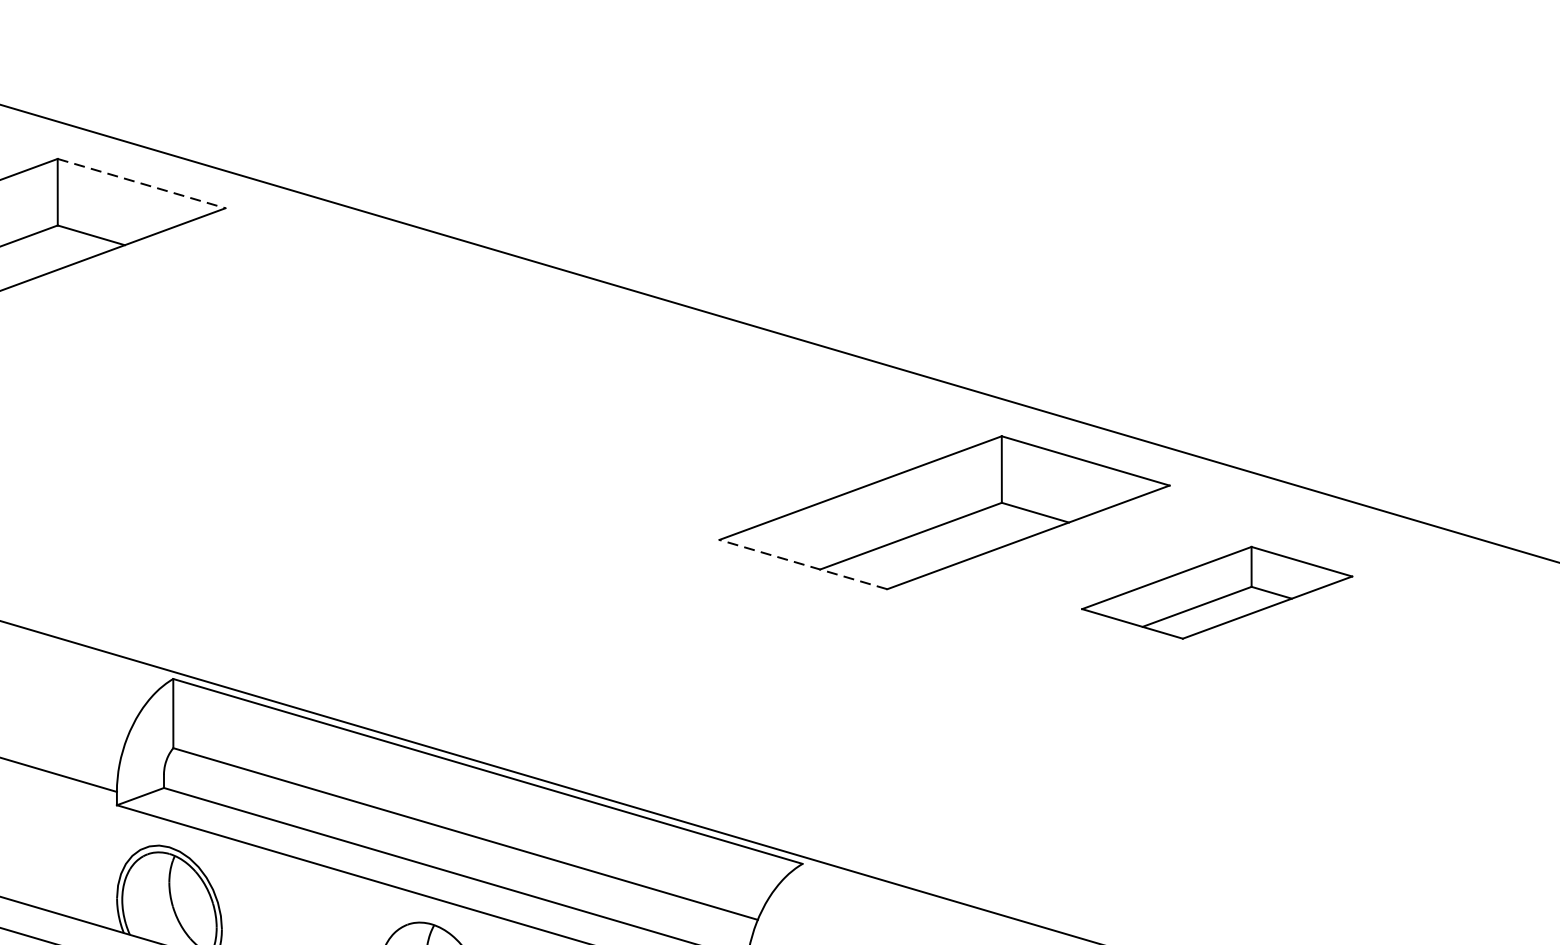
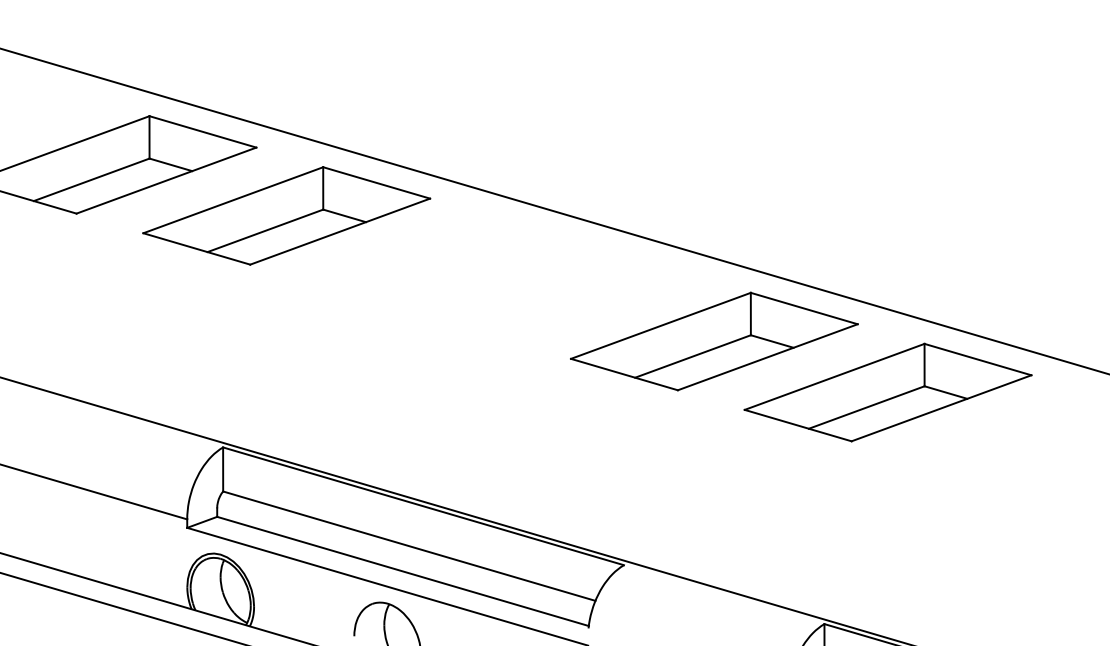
line: (140, 182) -> (202, 131), dashed -> solid
part: (272, 314) -> (286, 215), added
line: (803, 564) -> (624, 374), dashed -> solid
part: (1216, 592) -> (887, 392), size x1.67

